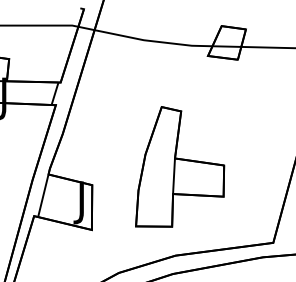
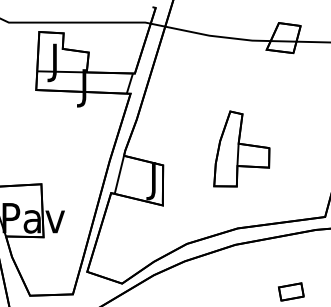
part: (179, 166) -> (241, 148), size x0.7

